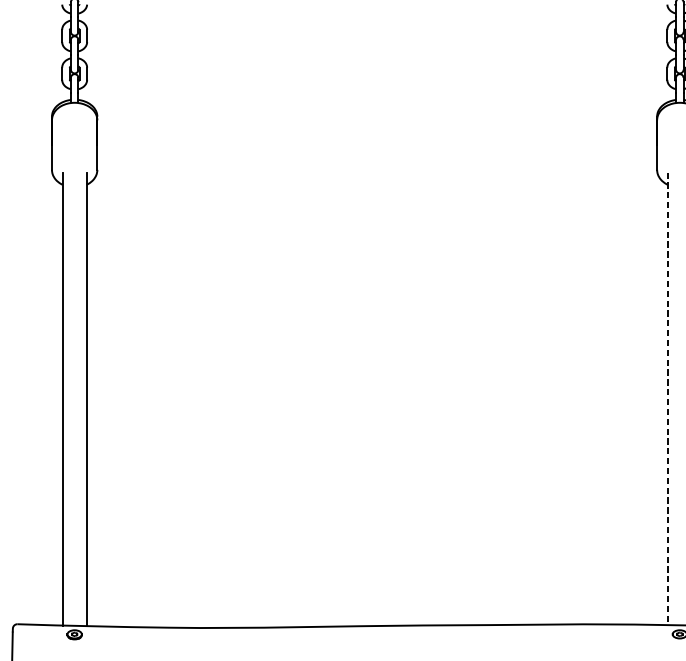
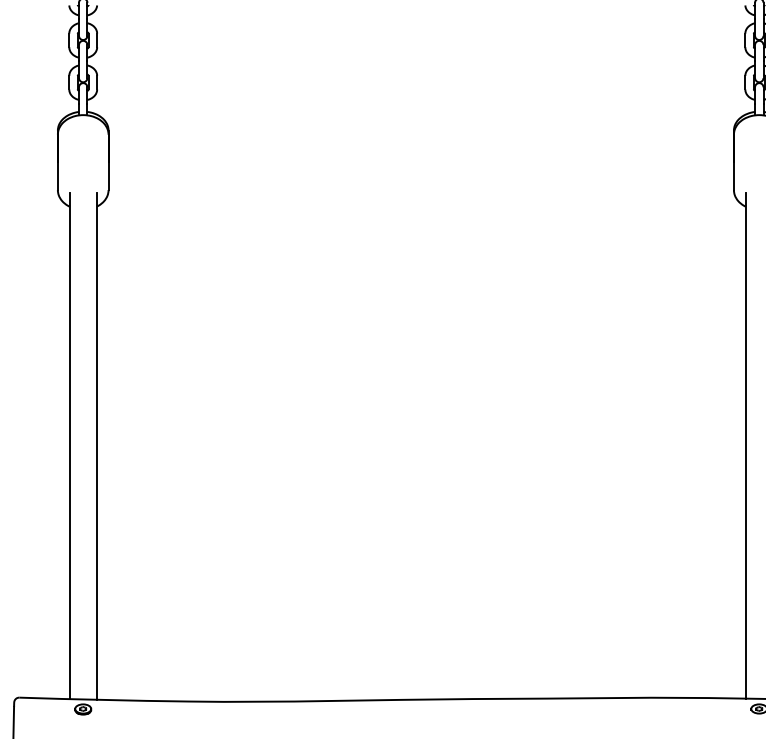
line: (667, 398) -> (745, 445), dashed -> solid

